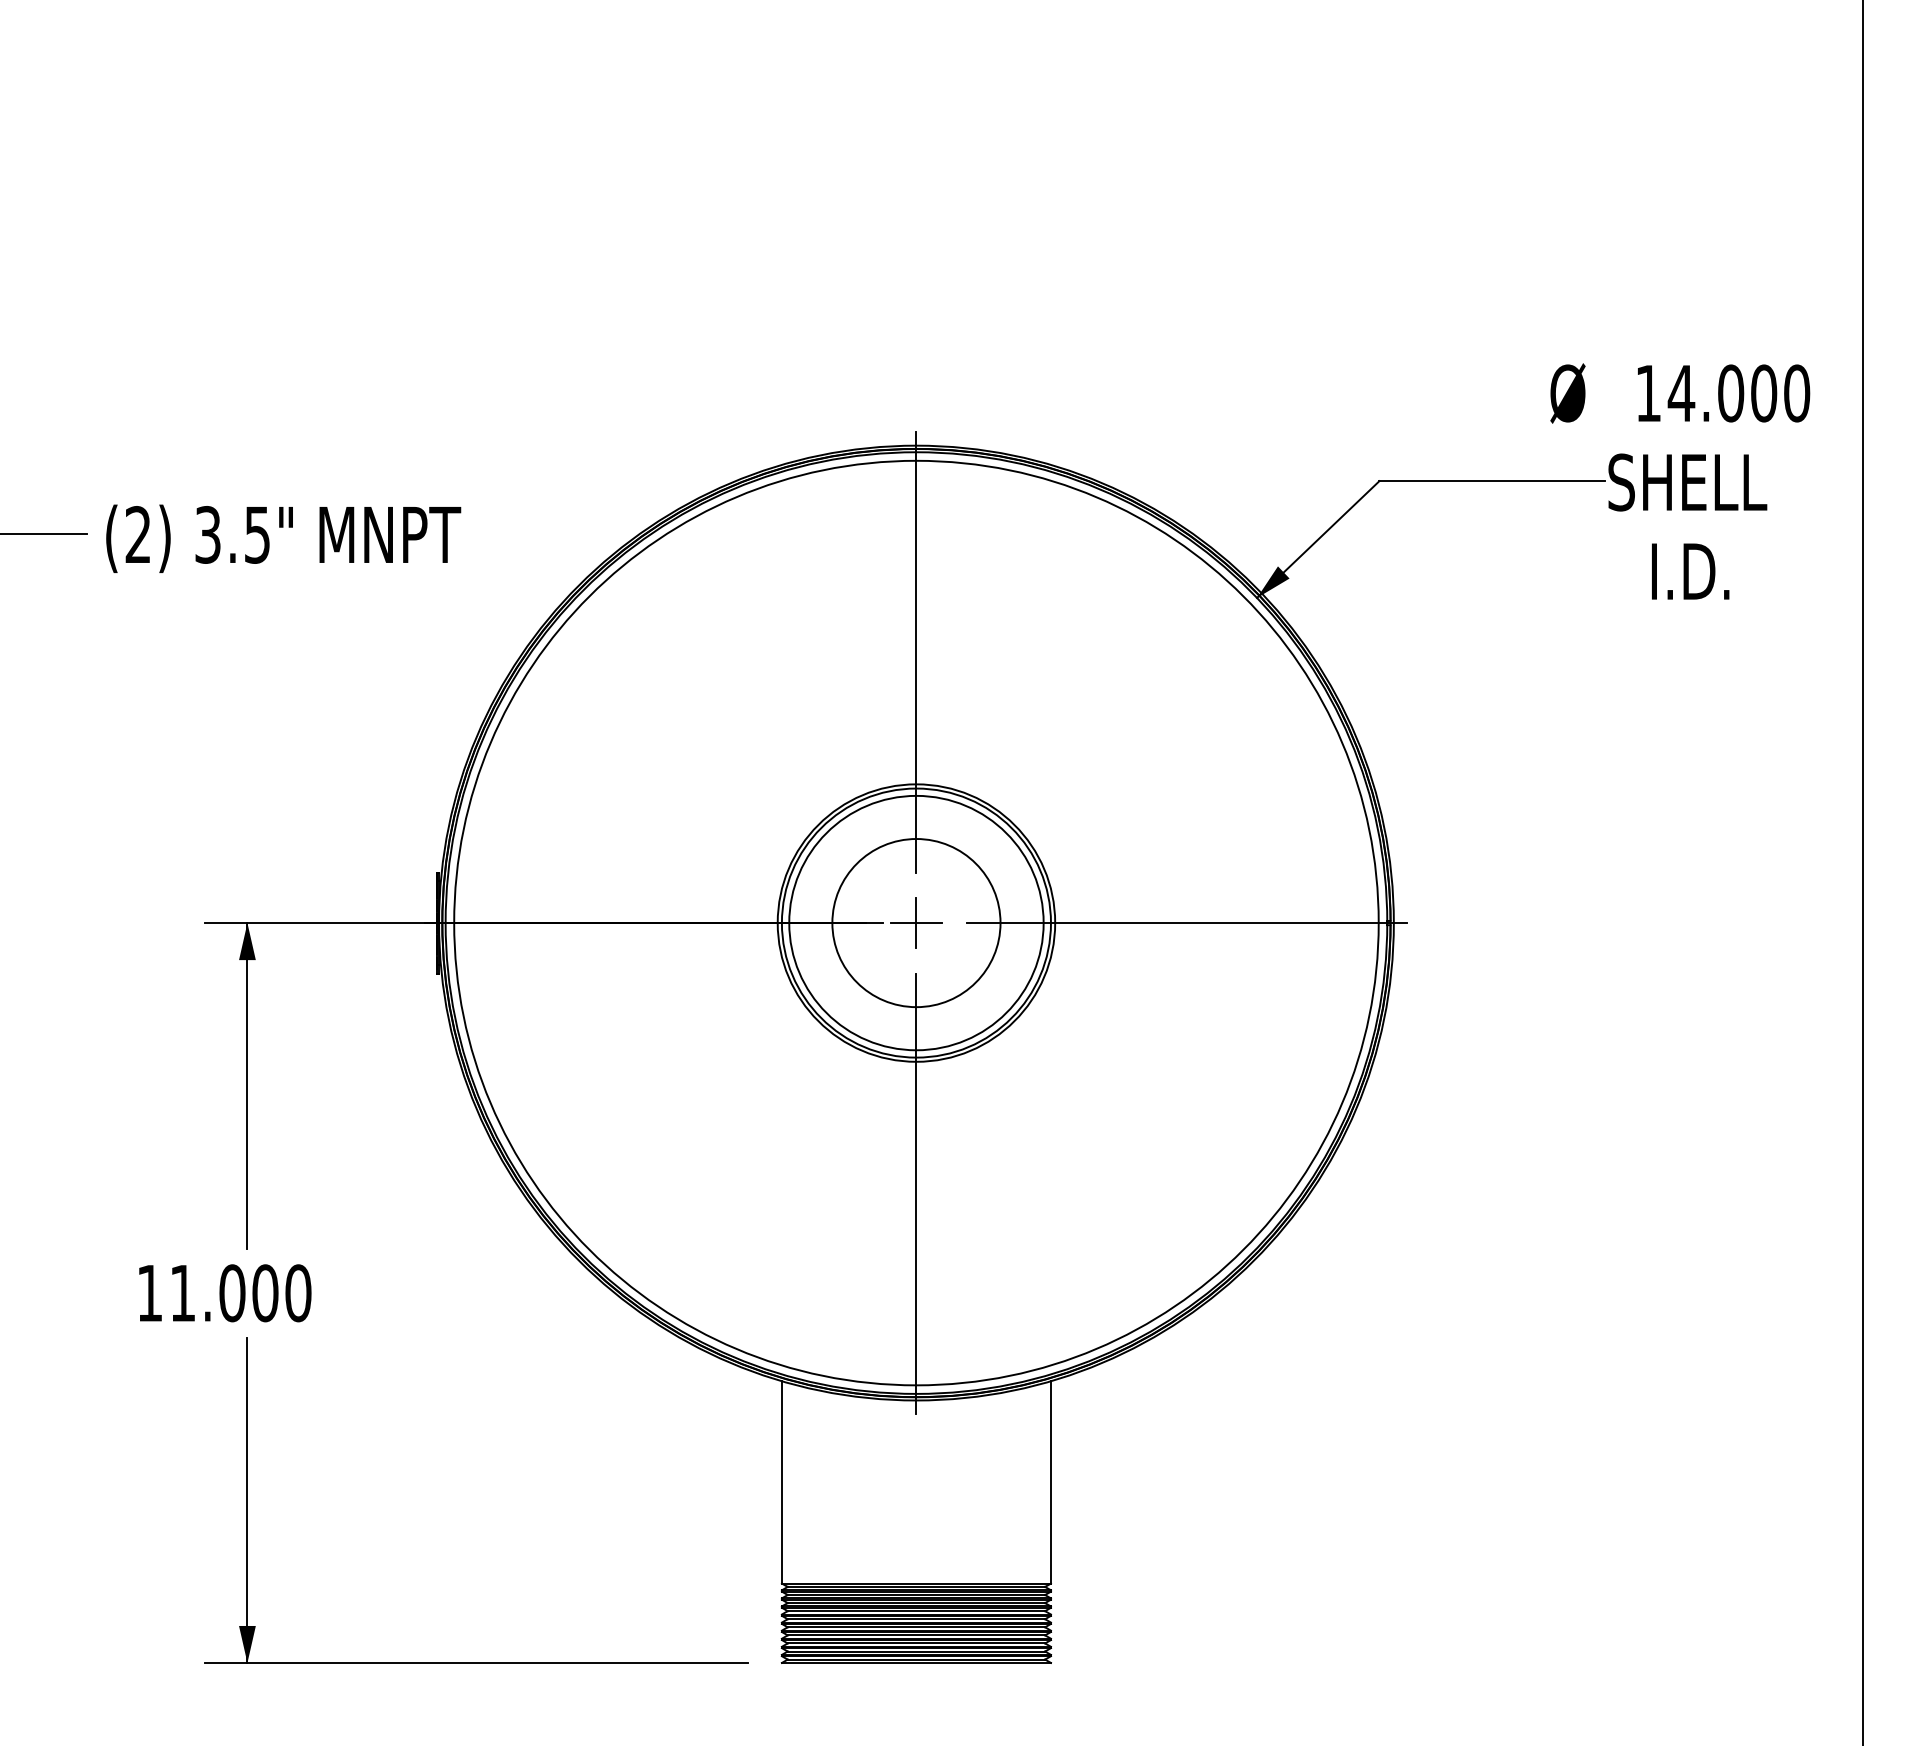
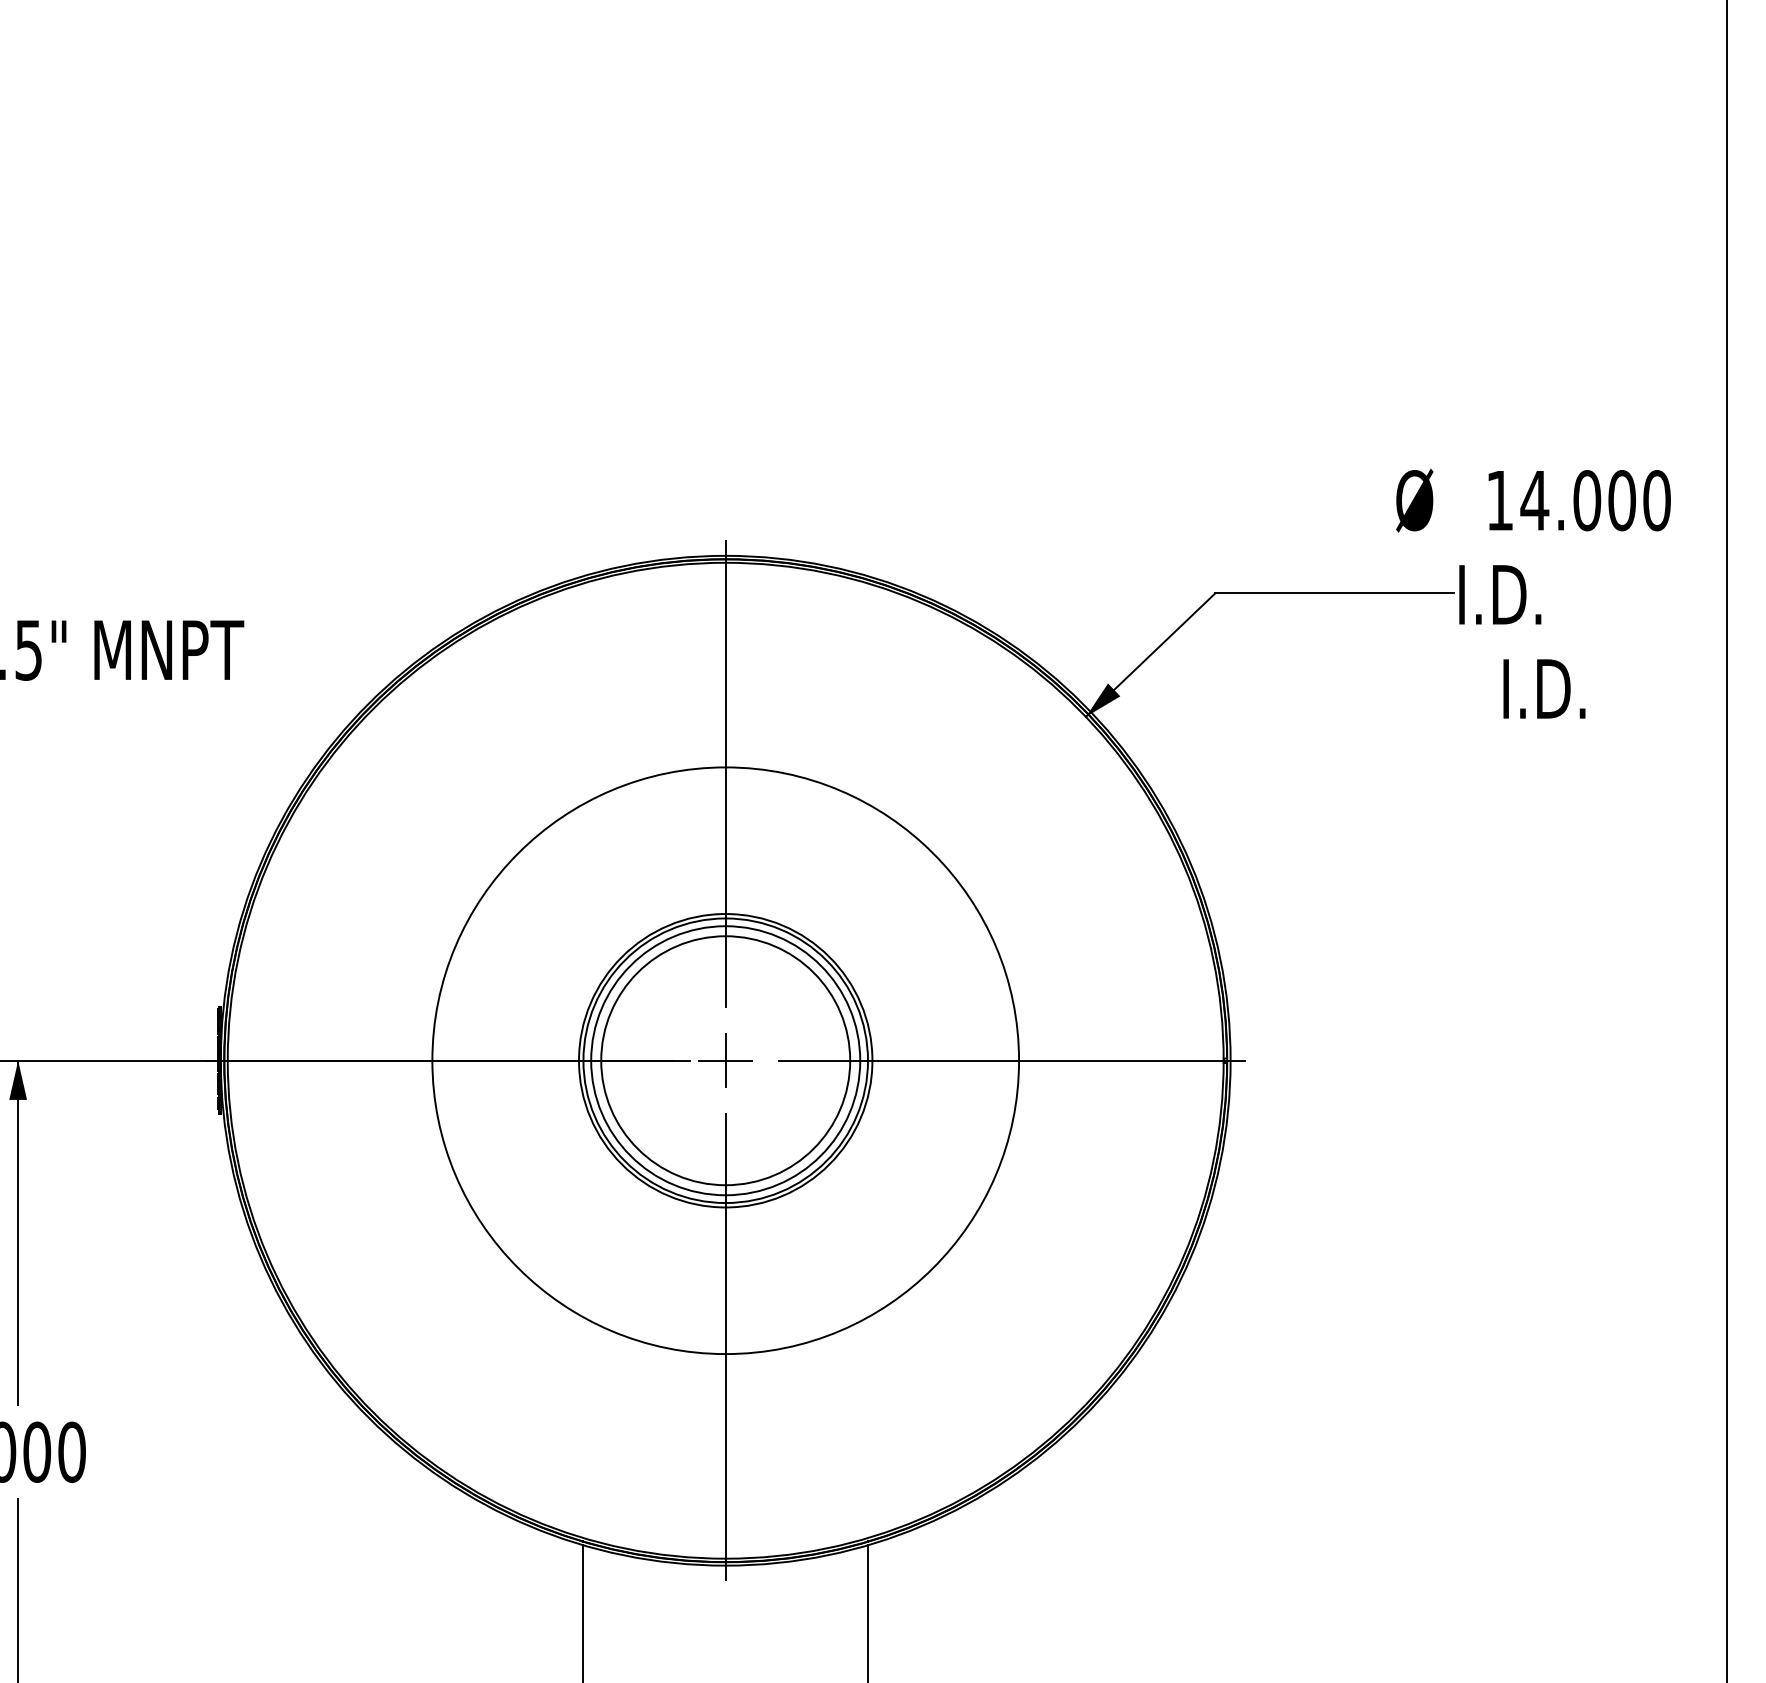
text: (1687, 482) -> (1541, 594), SHELL -> I.D.
circle: (916, 922) -> (725, 1060), size x0.6
circle: (916, 923) -> (725, 1061), size x1.4

